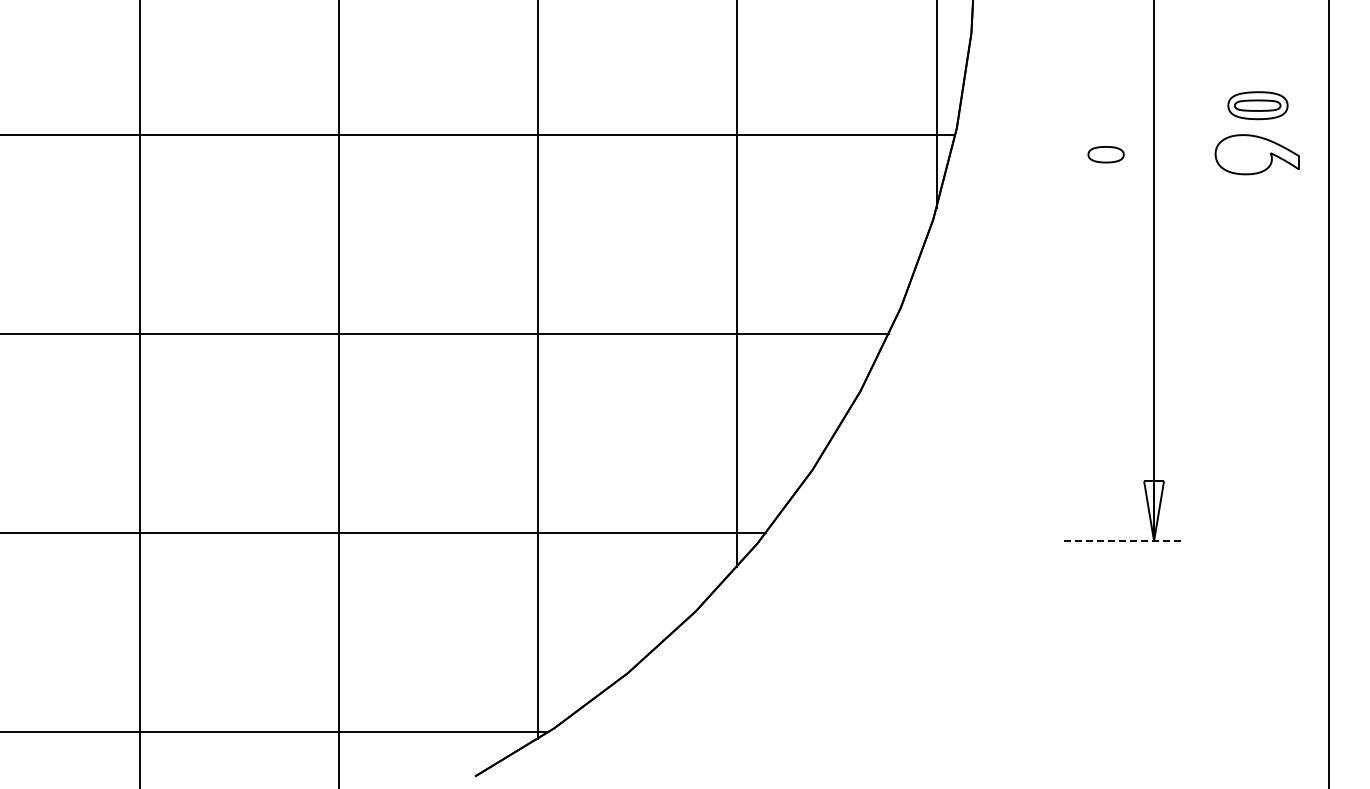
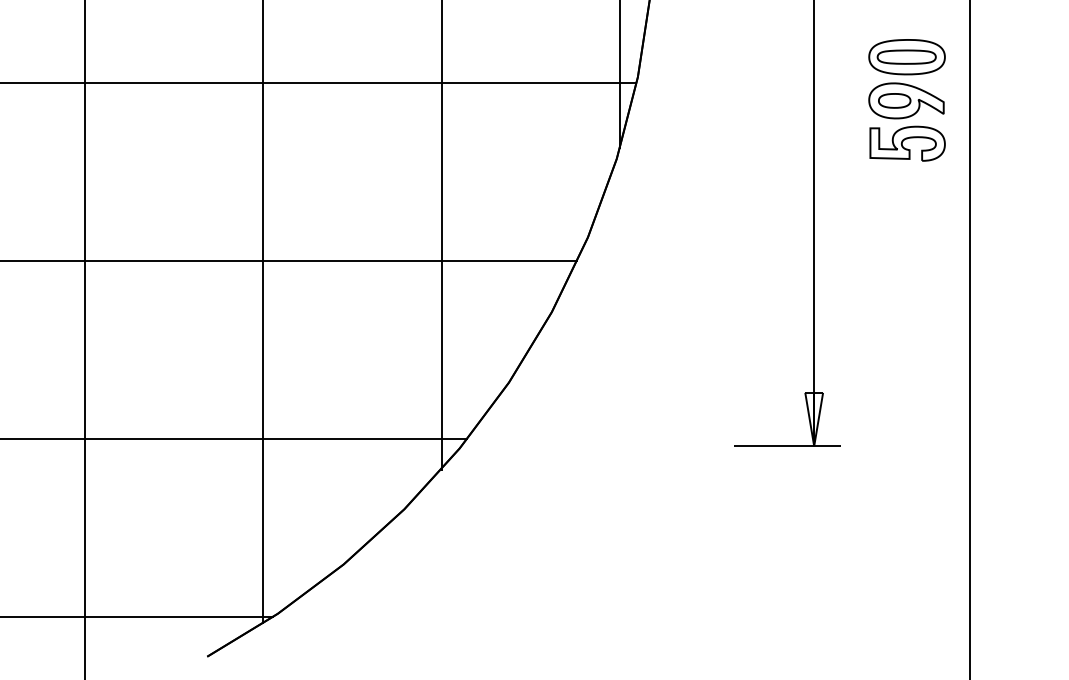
part: (1257, 105) -> (906, 56), size x1.43
part: (1105, 154) -> (894, 100), moved
part: (1258, 202) -> (907, 143), added
line: (1124, 541) -> (787, 446), dashed -> solid

